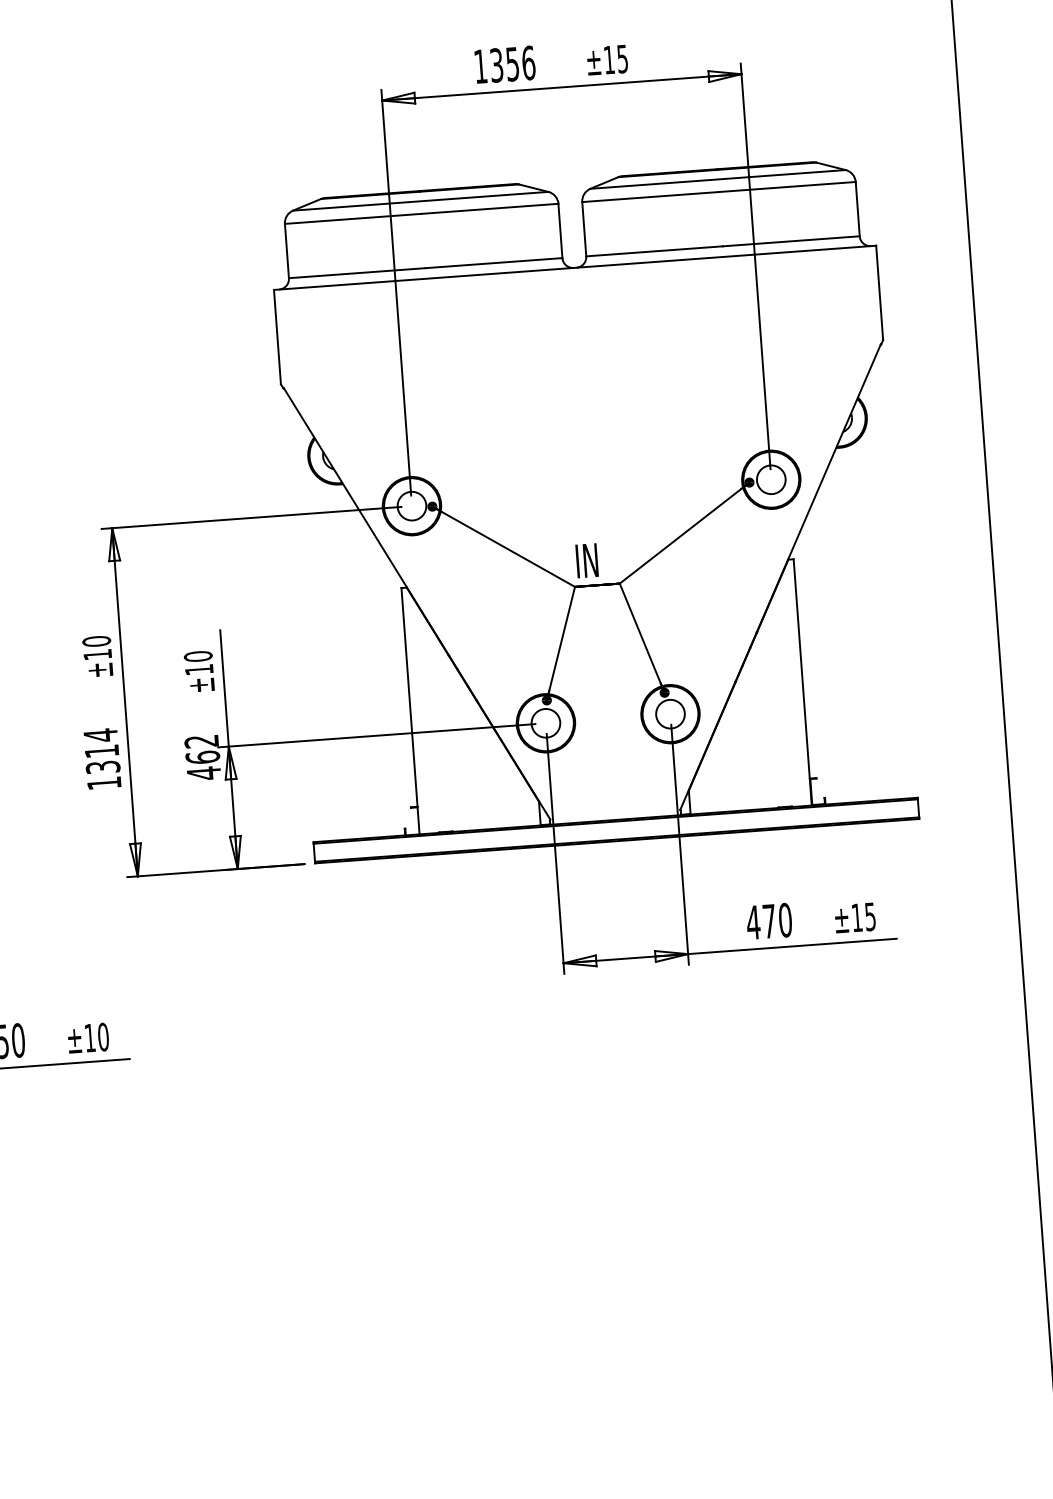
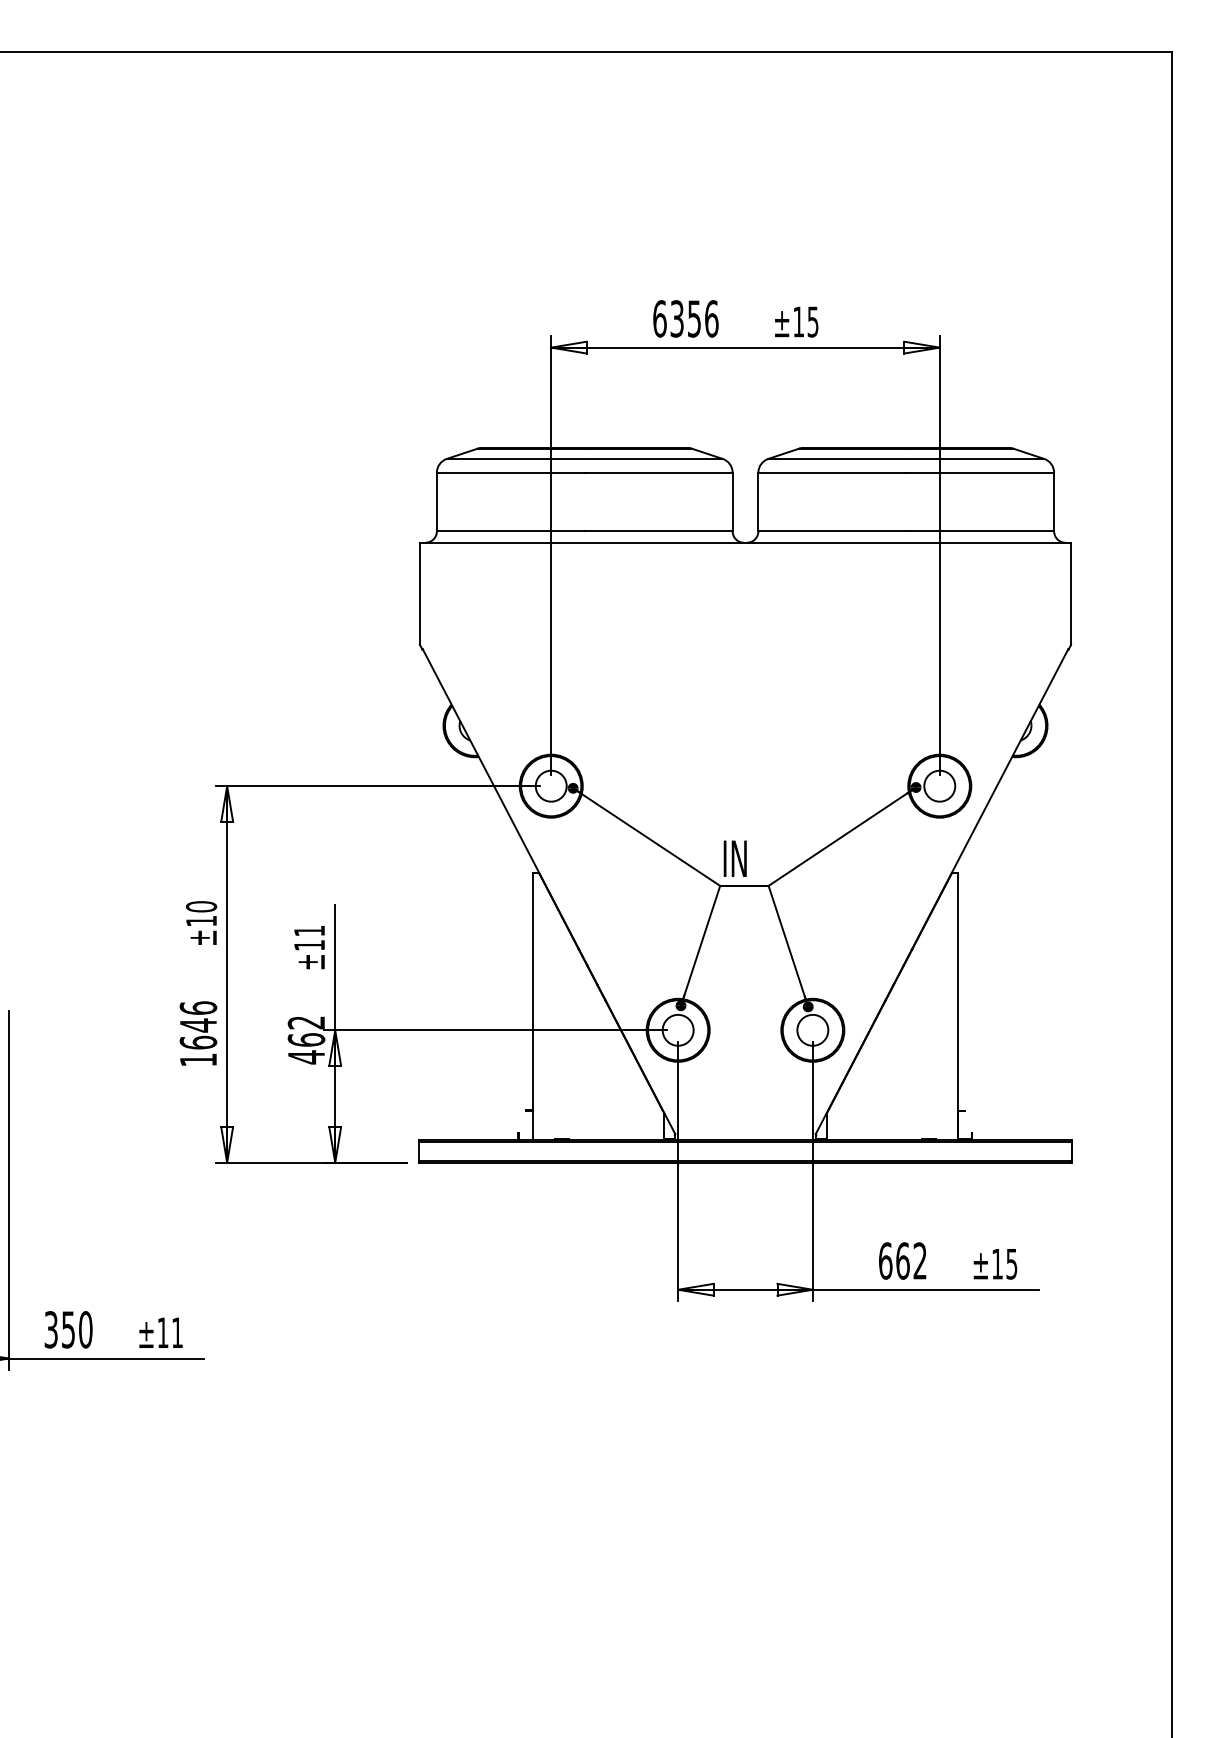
text: (480, 66) -> (659, 318), 1356 -> 6356
text: (198, 656) -> (309, 930), ±10 -> ±11
text: (102, 751) -> (198, 1025), 1314 -> 1646
text: (769, 920) -> (902, 1260), 470 -> 662
text: (103, 1036) -> (177, 1332), ±10 -> ±11

